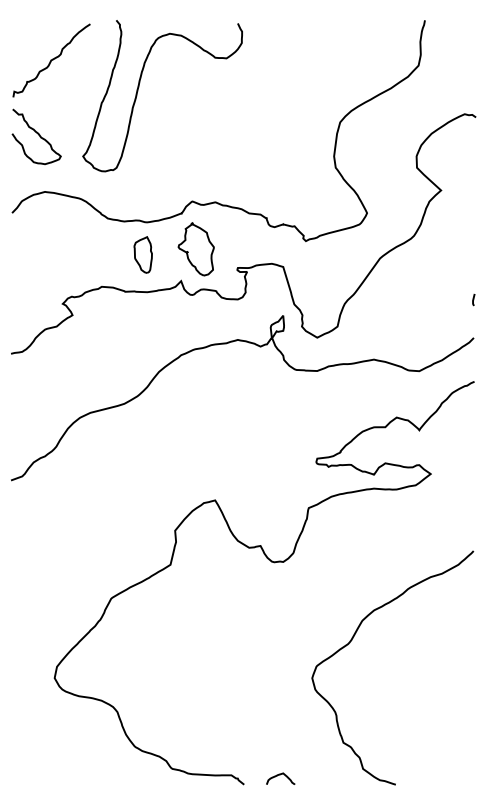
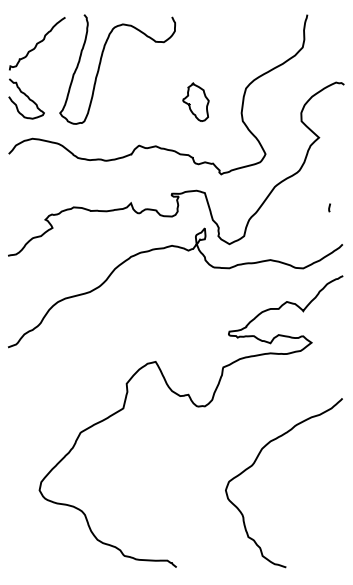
part: (195, 248) -> (195, 101), moved
part: (143, 255) -> (103, 184), removed
line: (473, 299) -> (329, 207), moved
curve: (278, 776) -> (201, 561), removed

